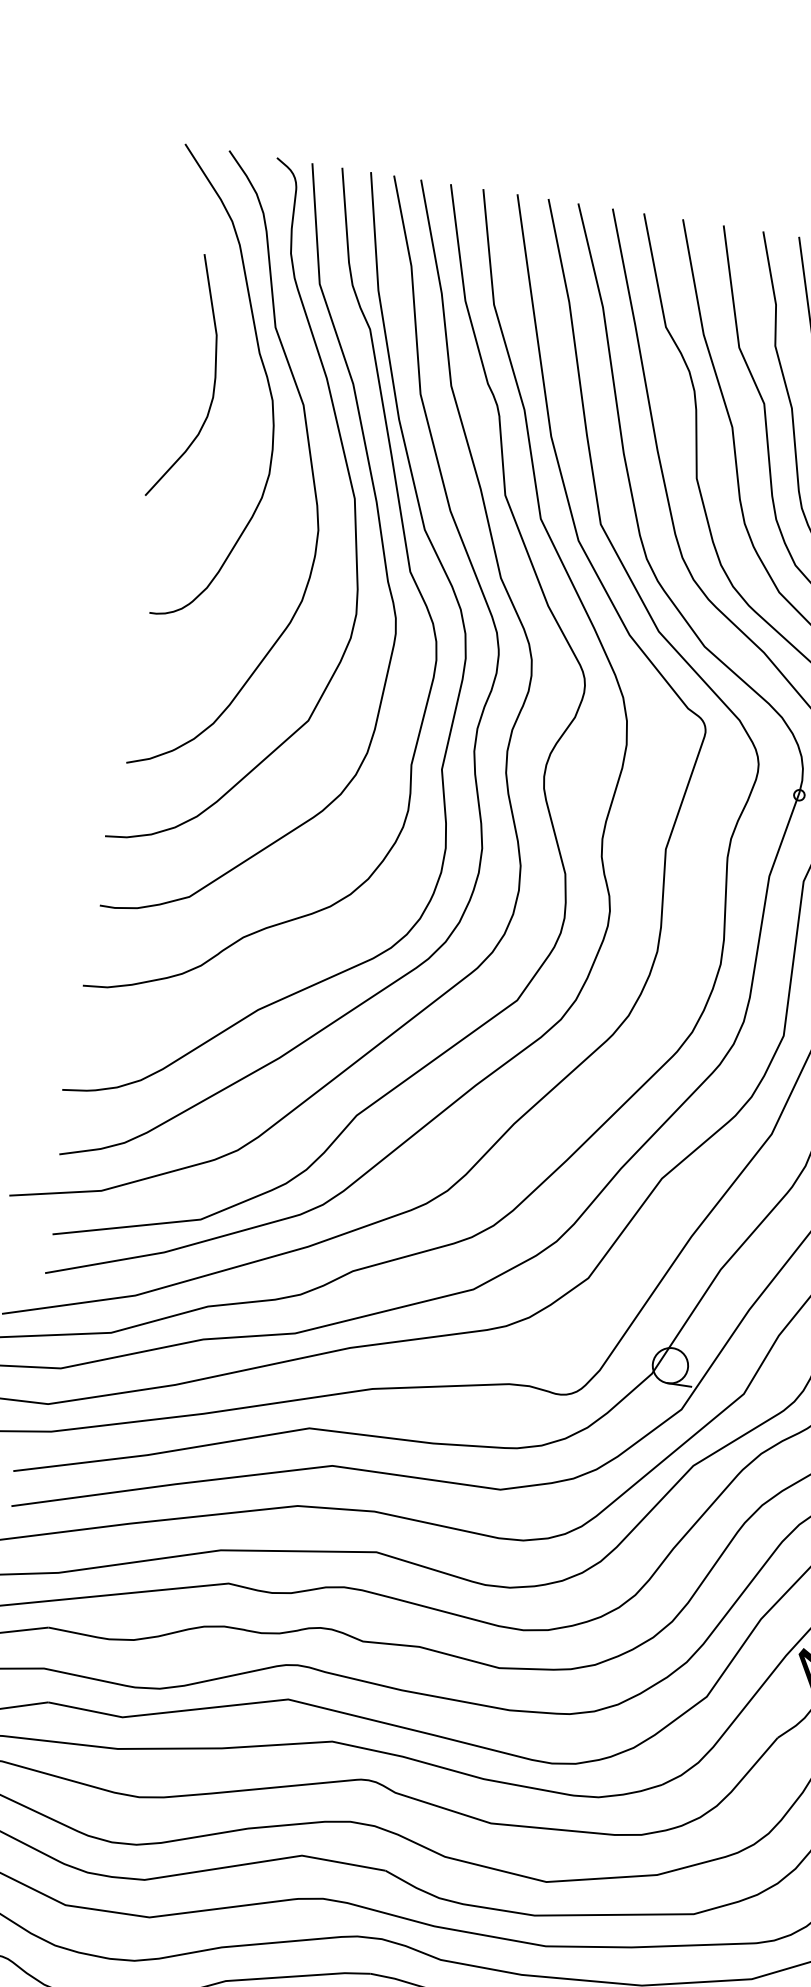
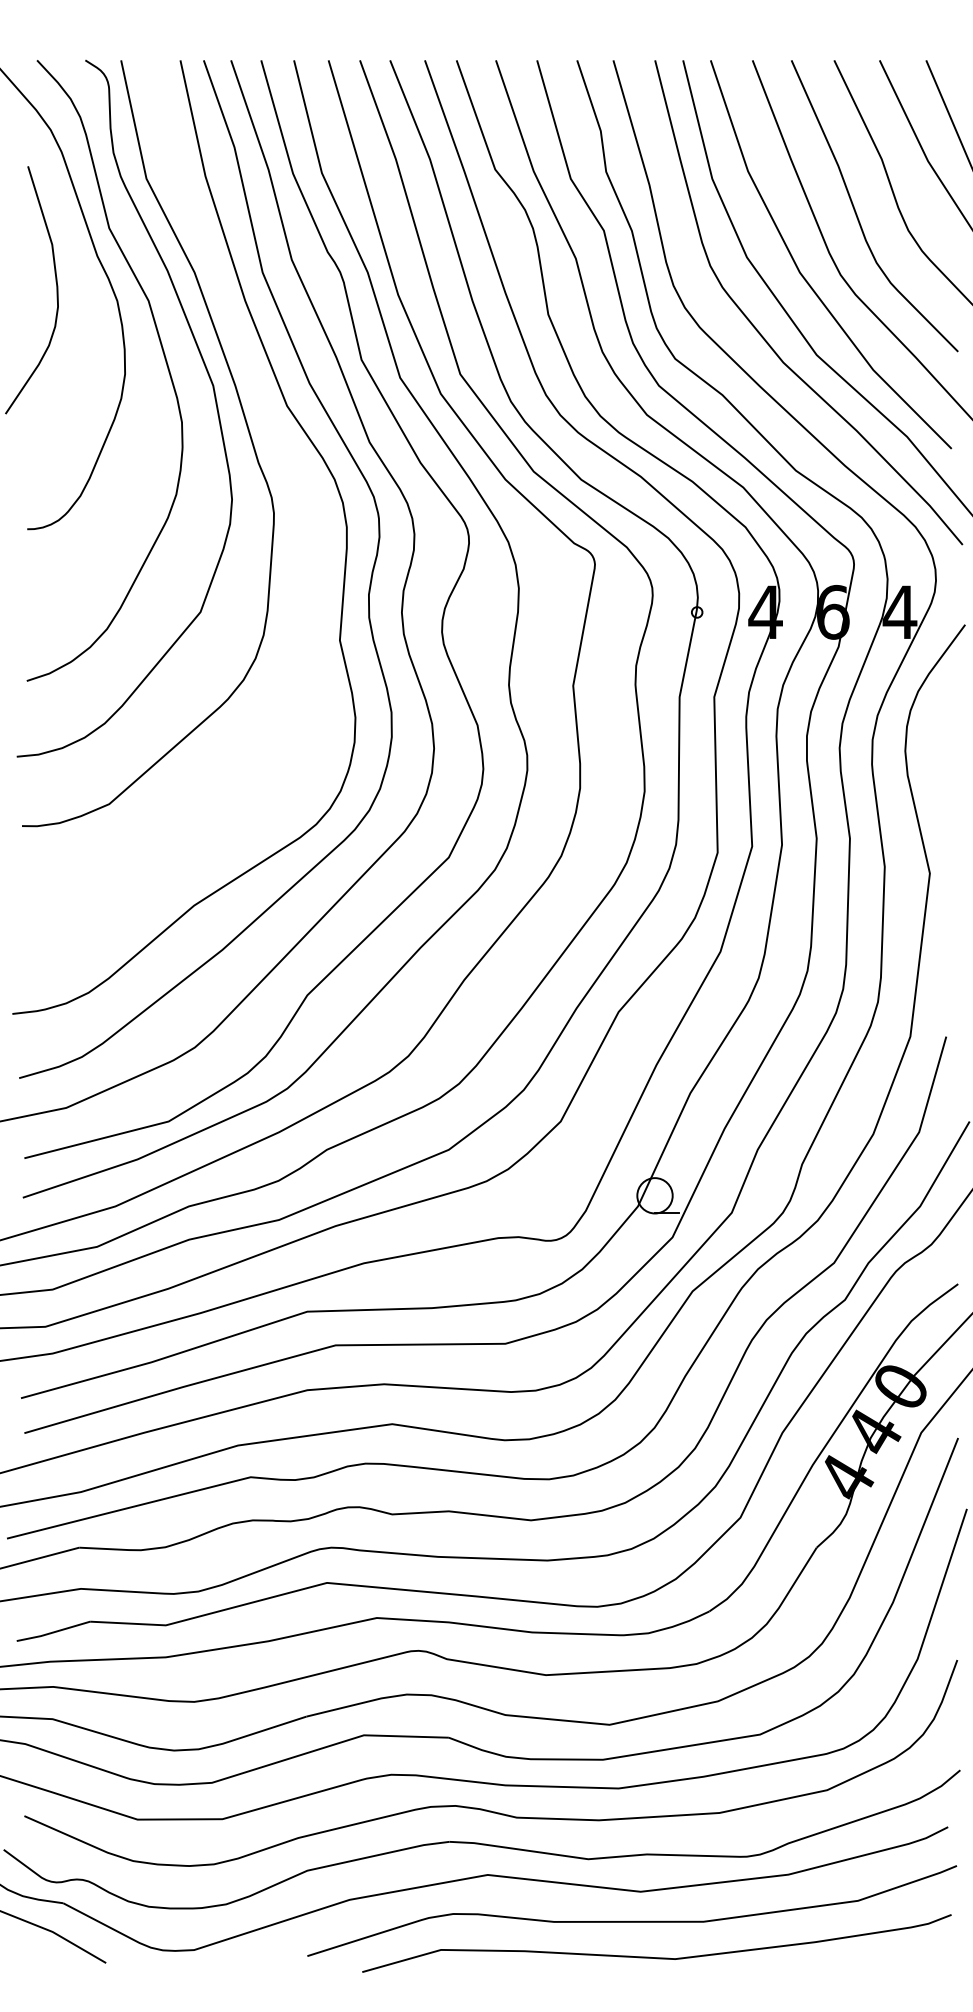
curve: (408, 570) -> (277, 448), removed

